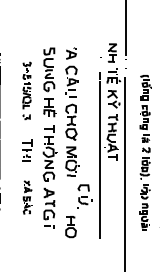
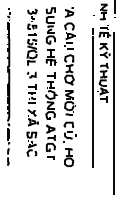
part: (26, 90) -> (31, 43), size x1.43
part: (84, 196) -> (69, 132), moved
part: (27, 197) -> (32, 132), size x1.67

